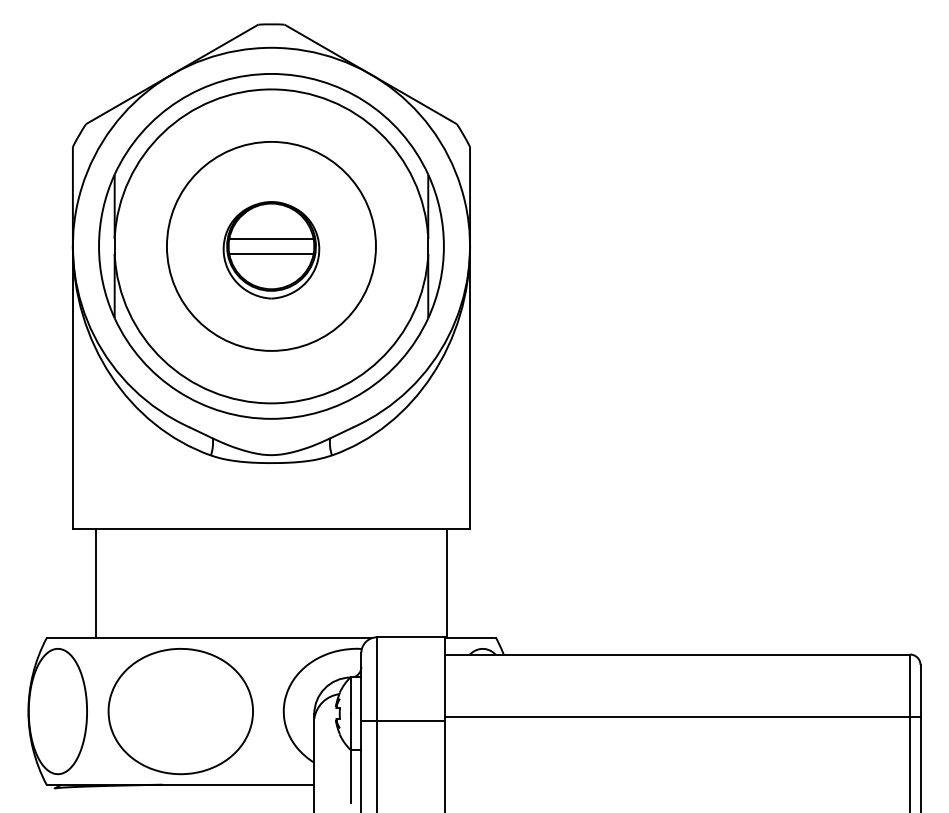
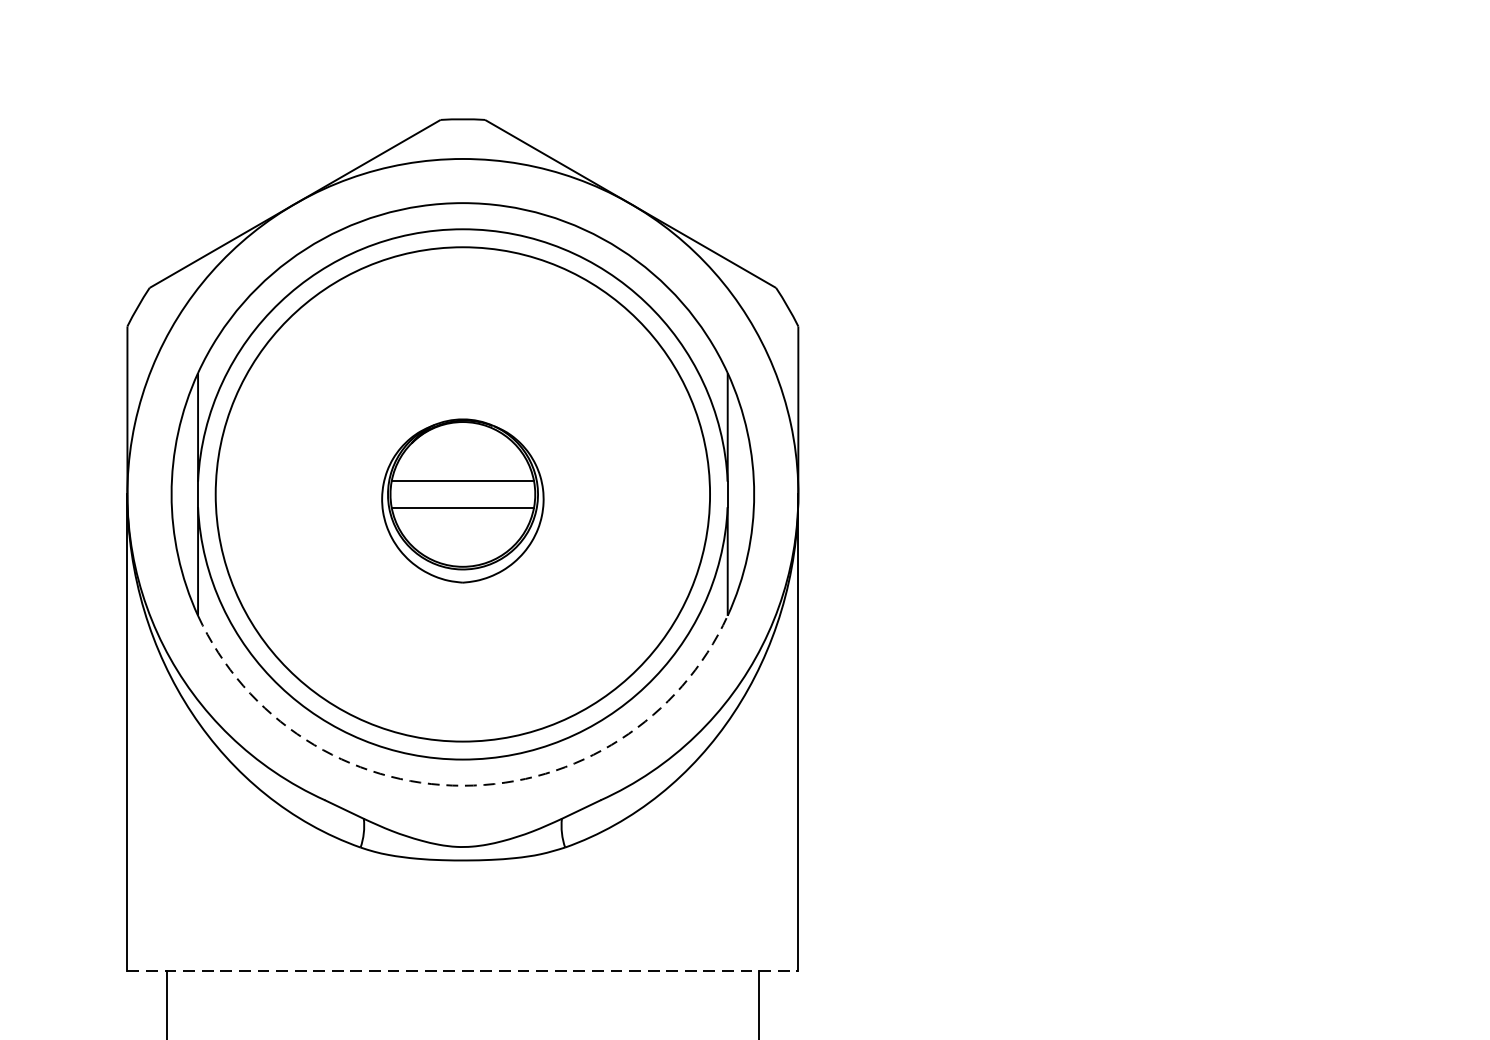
circle: (270, 245) -> (461, 492), size x1.4
arc: (271, 418) -> (462, 785), solid -> dashed
line: (271, 528) -> (462, 970), solid -> dashed

